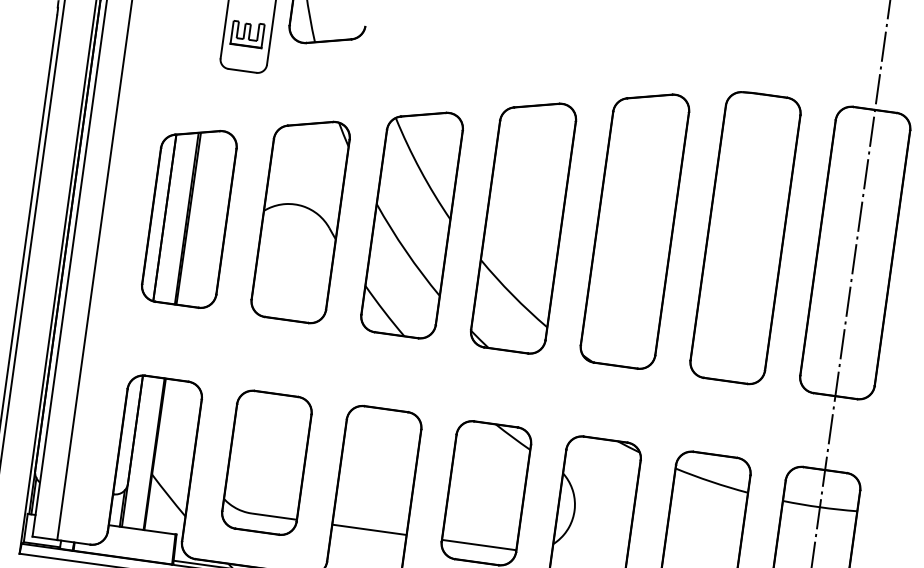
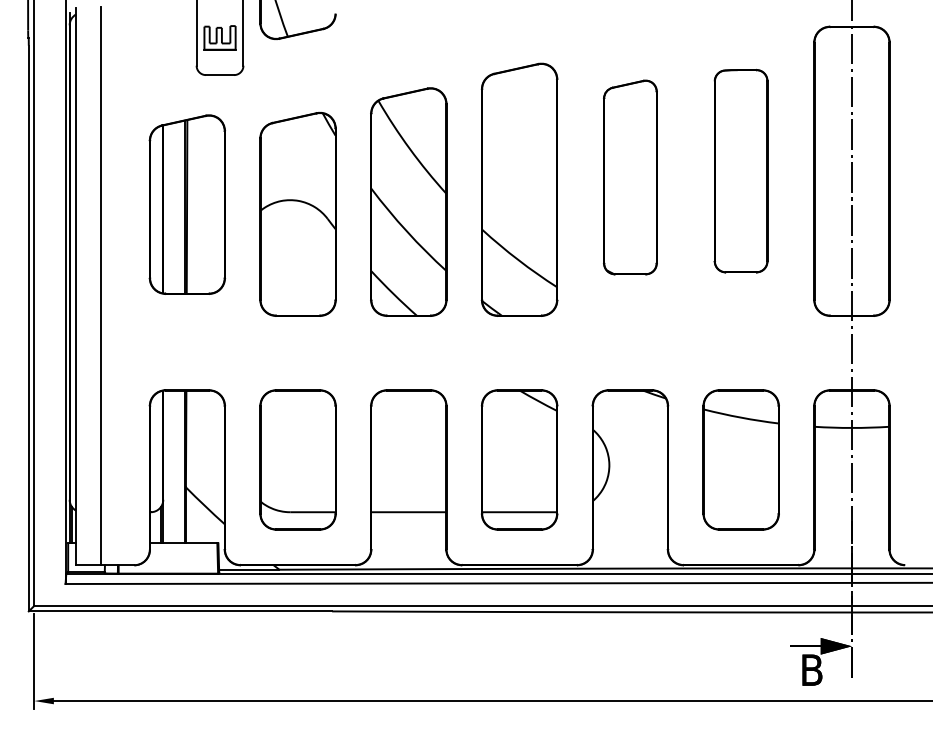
part: (188, 216) -> (186, 204), moved
part: (635, 228) -> (630, 177), size x0.7
part: (744, 236) -> (740, 170), size x0.7

